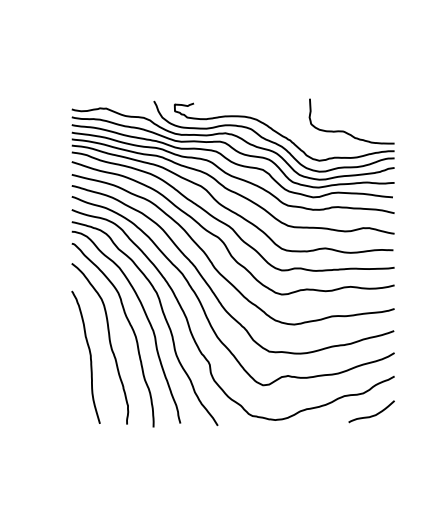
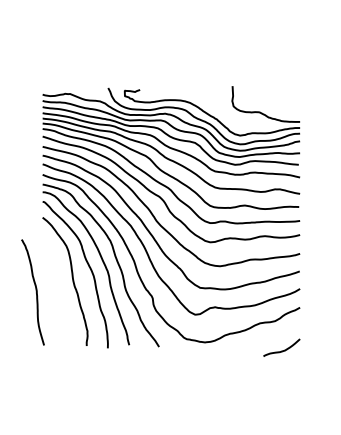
curve: (89, 356) -> (35, 291), moved
curve: (371, 415) -> (281, 350), moved

